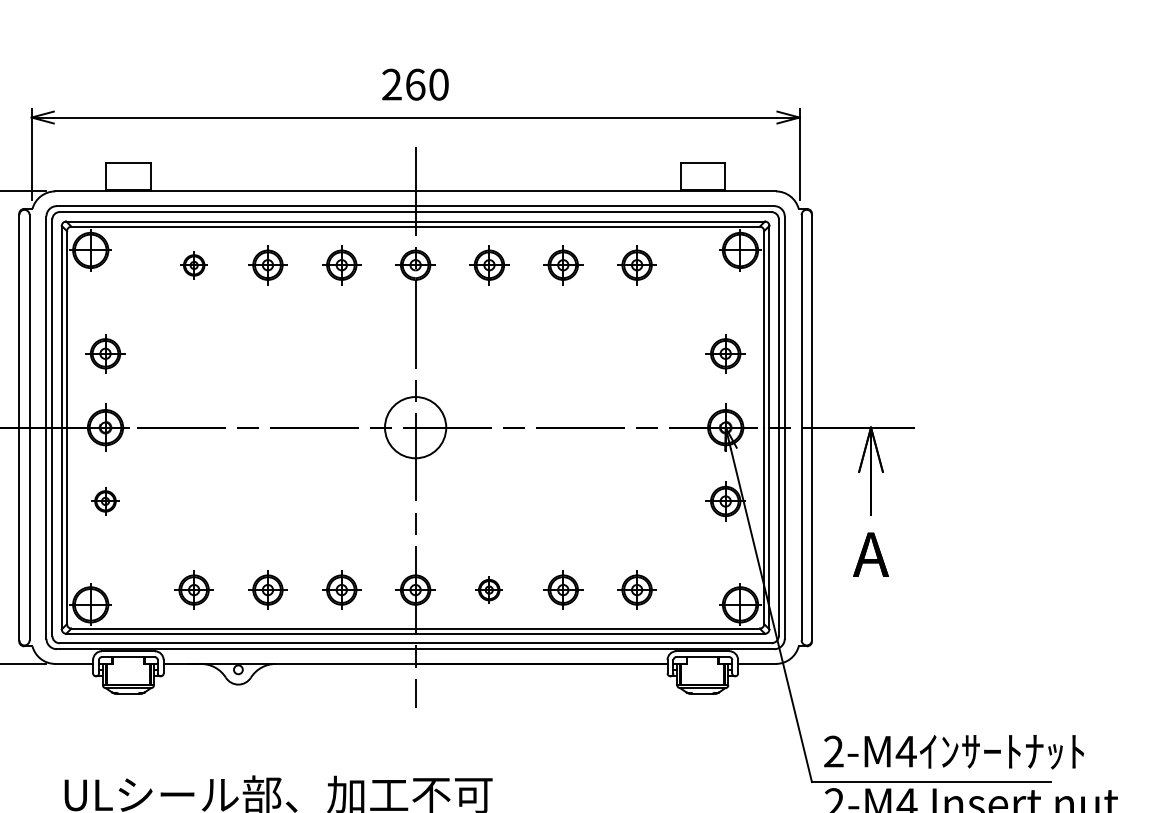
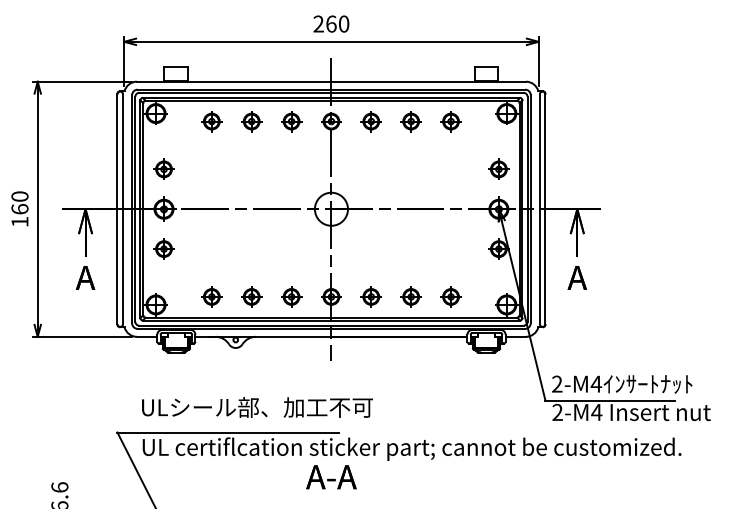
part: (193, 265) -> (211, 121), size x1.43
part: (104, 500) -> (163, 248), size x1.43
part: (487, 589) -> (370, 296), size x1.43

